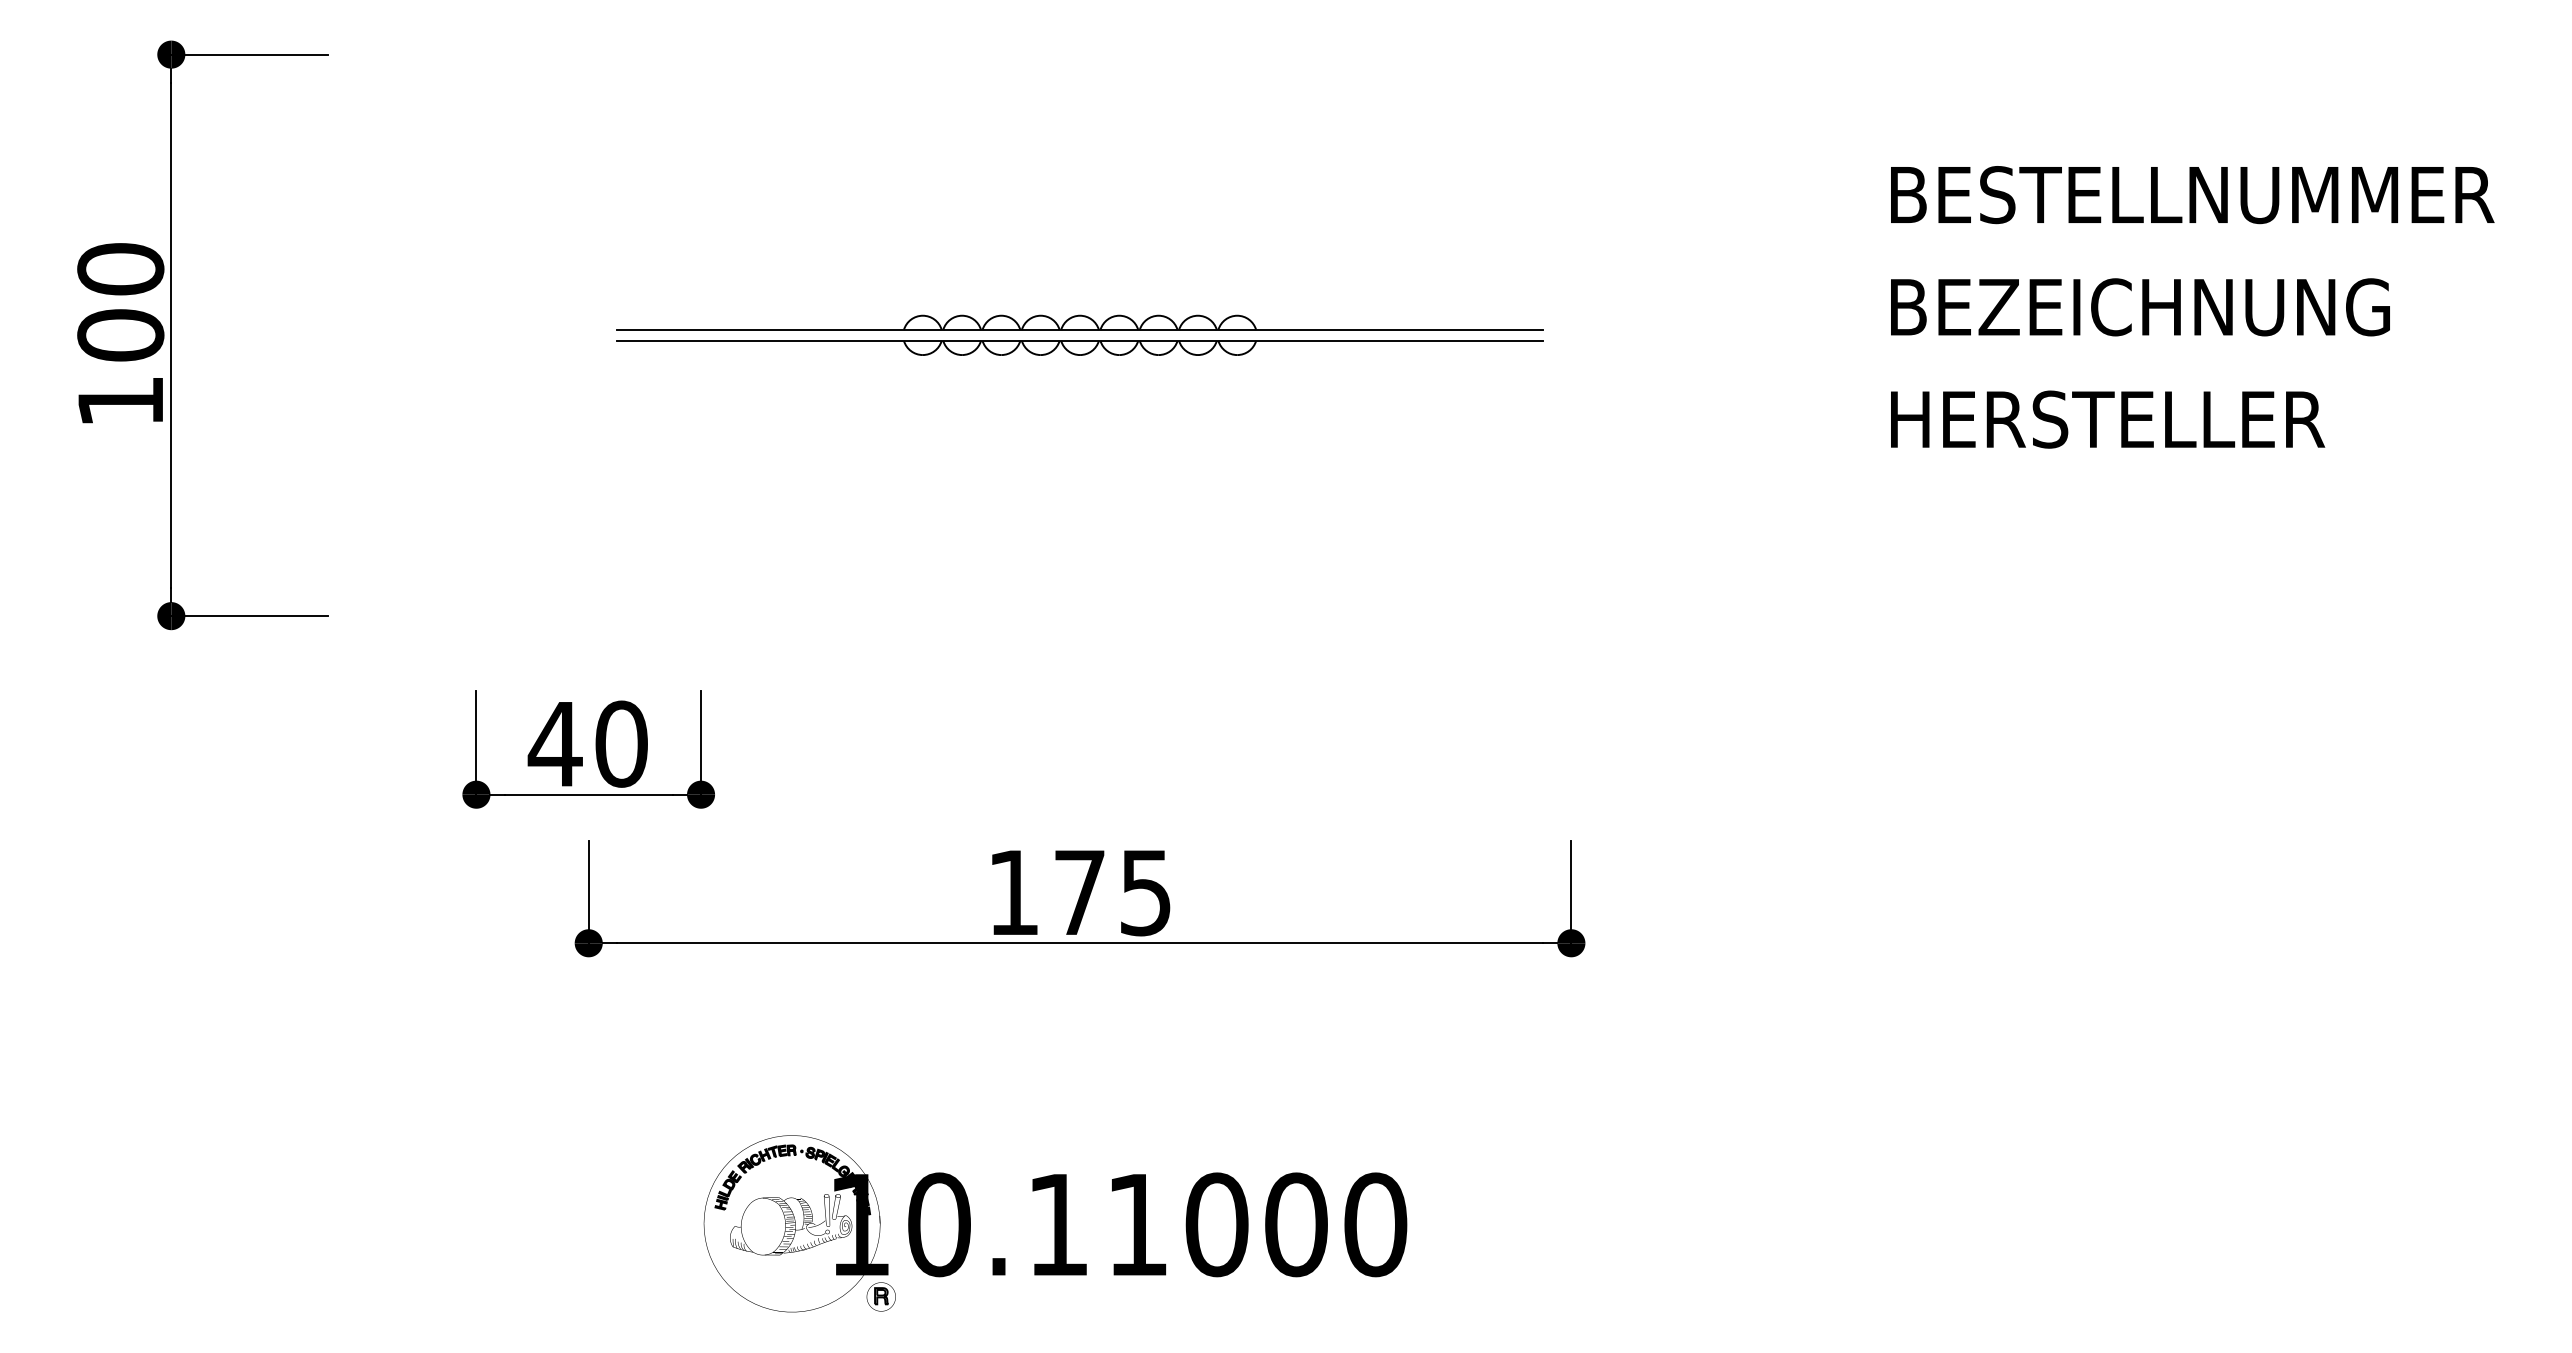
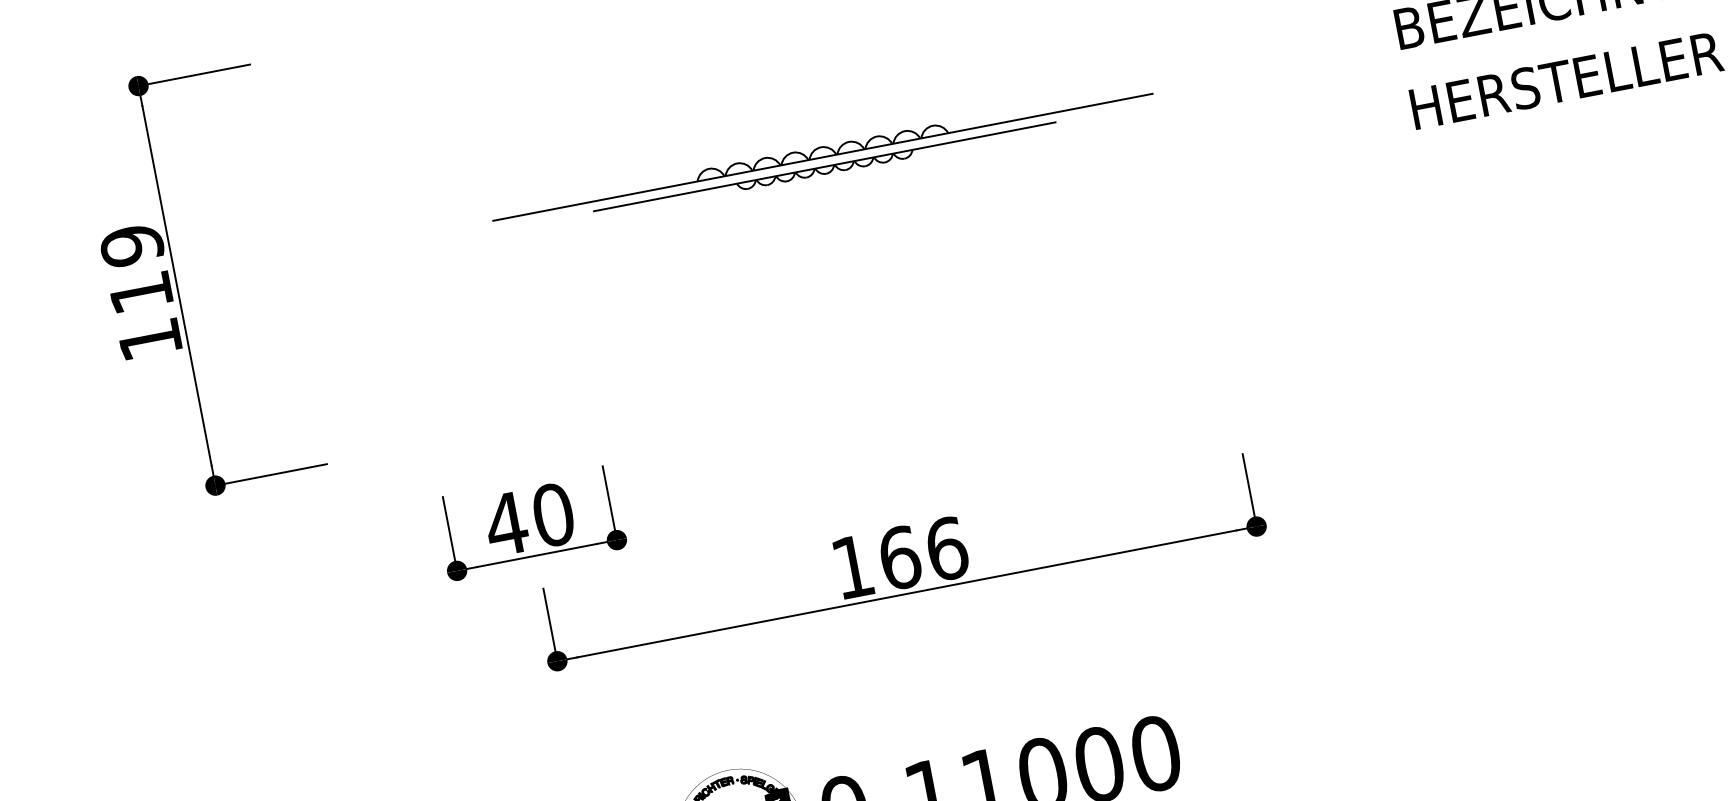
text: (120, 302) -> (136, 269), 100 -> 119
part: (1079, 347) -> (824, 170), size x0.7
text: (1113, 892) -> (923, 553), 175 -> 166

